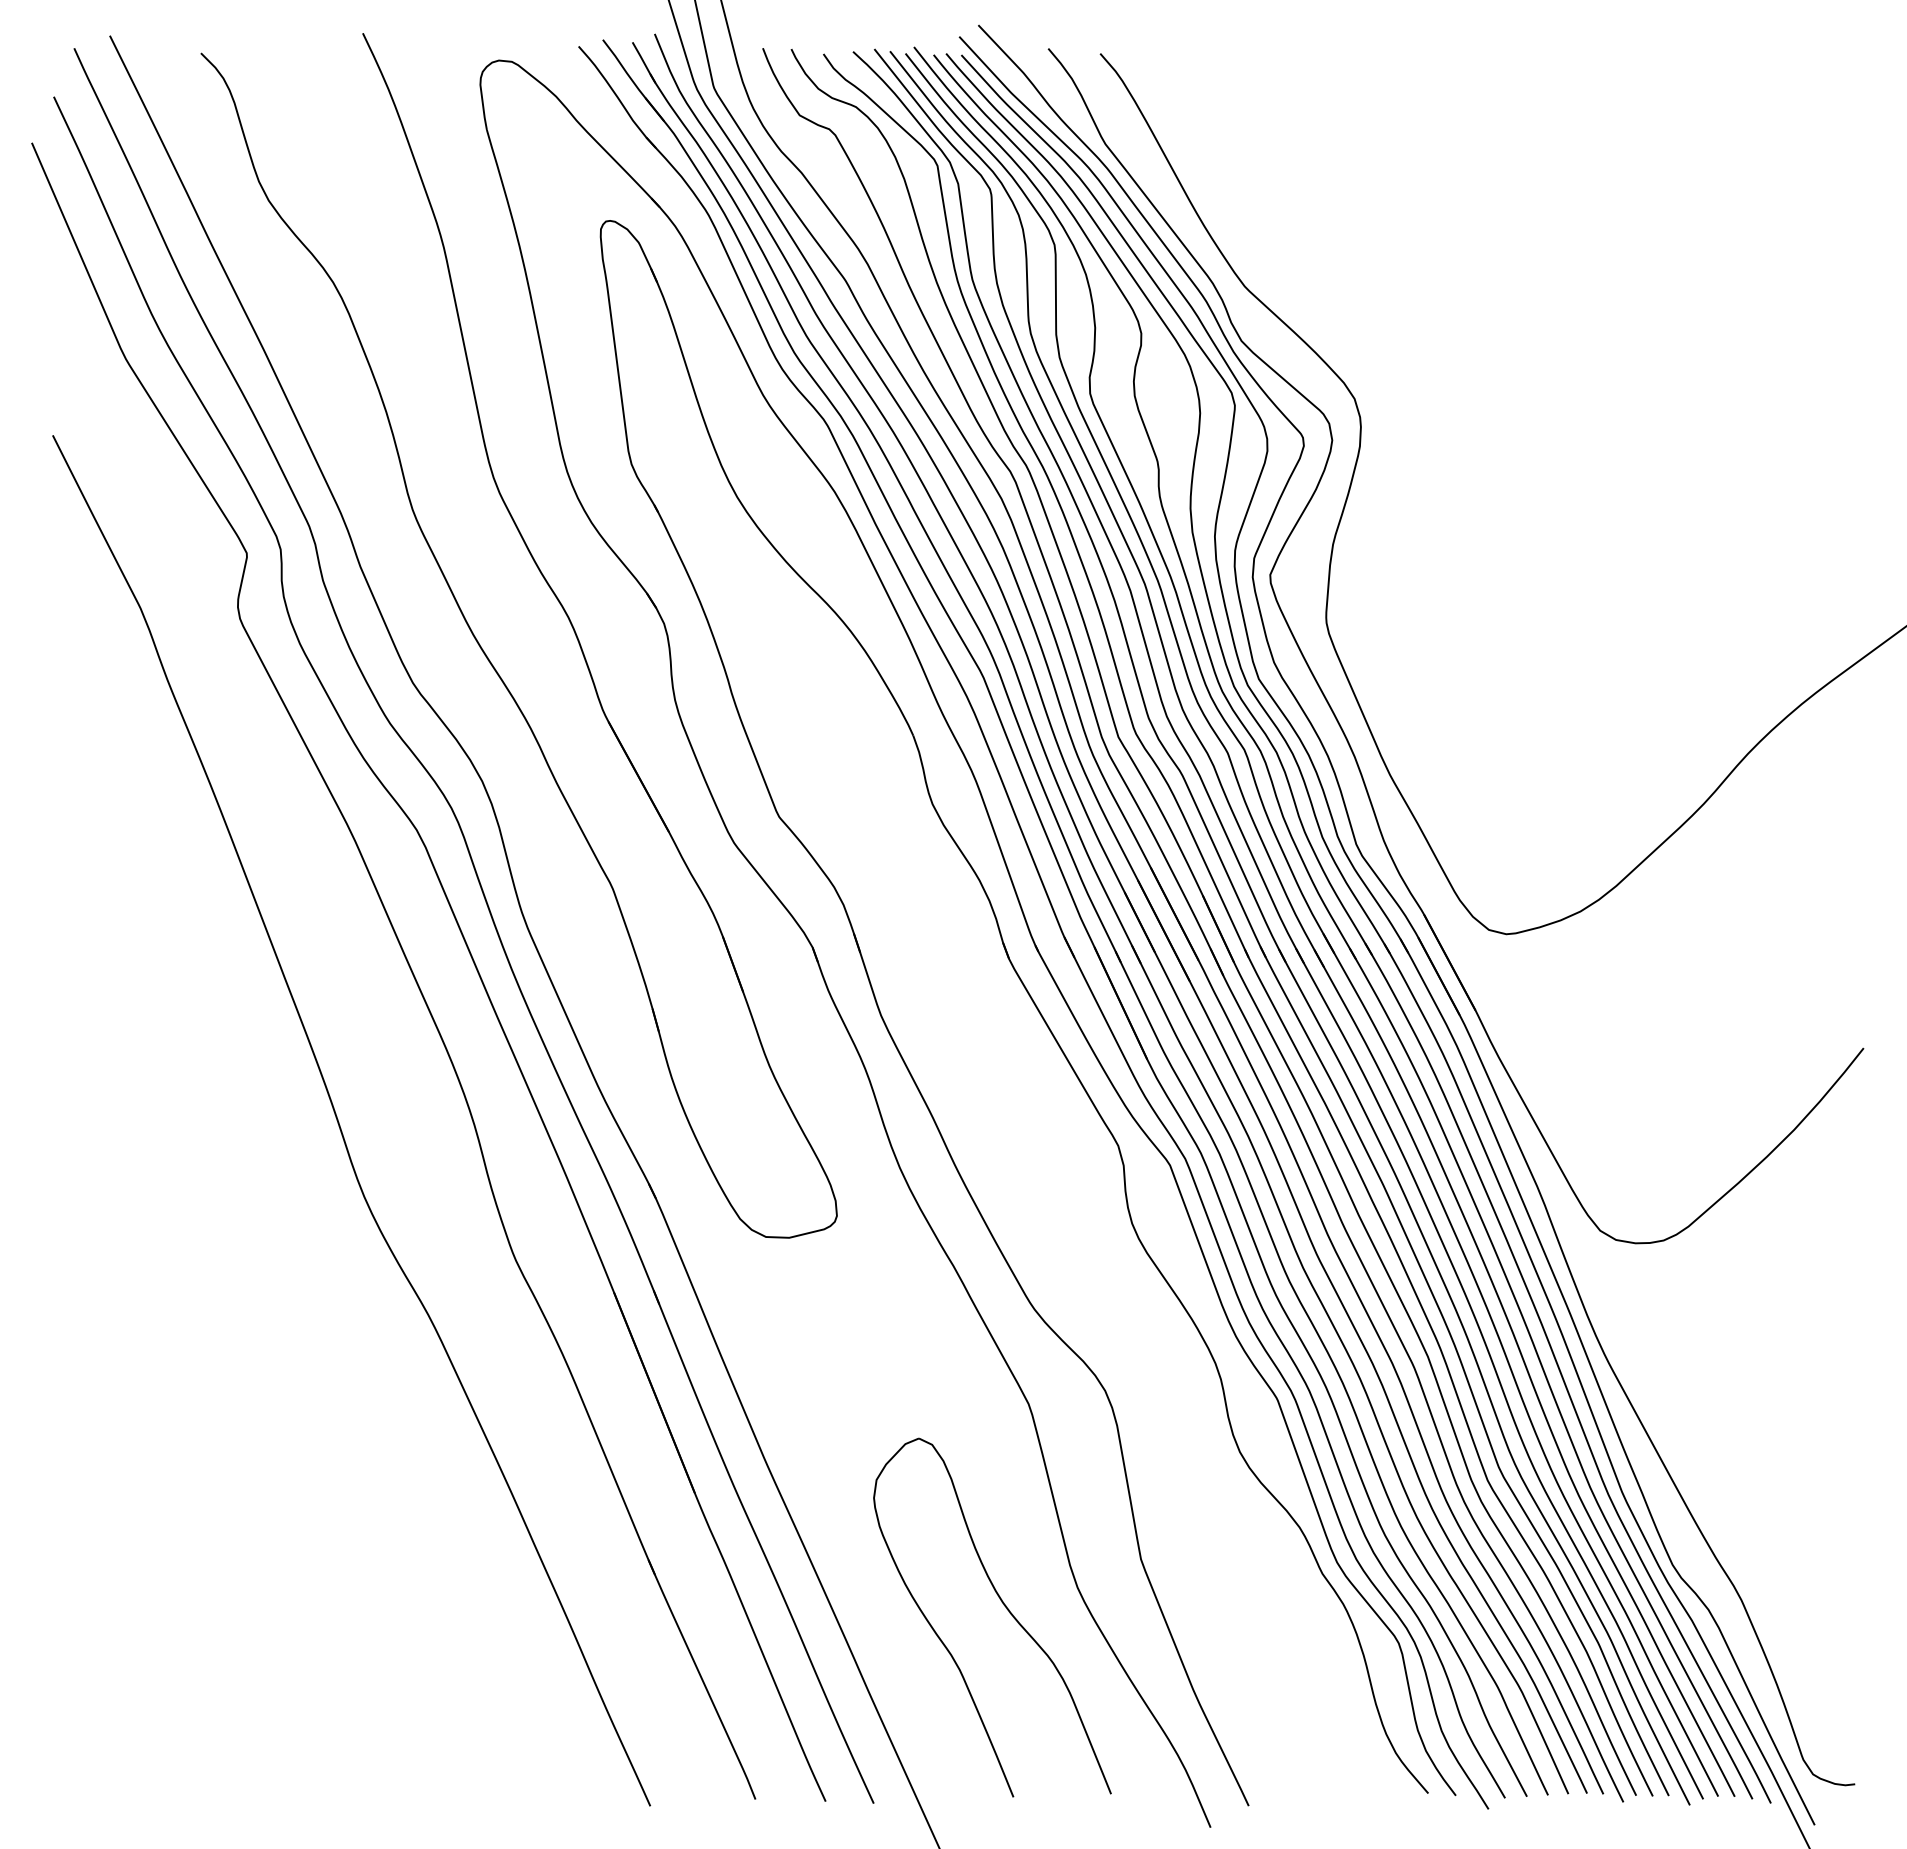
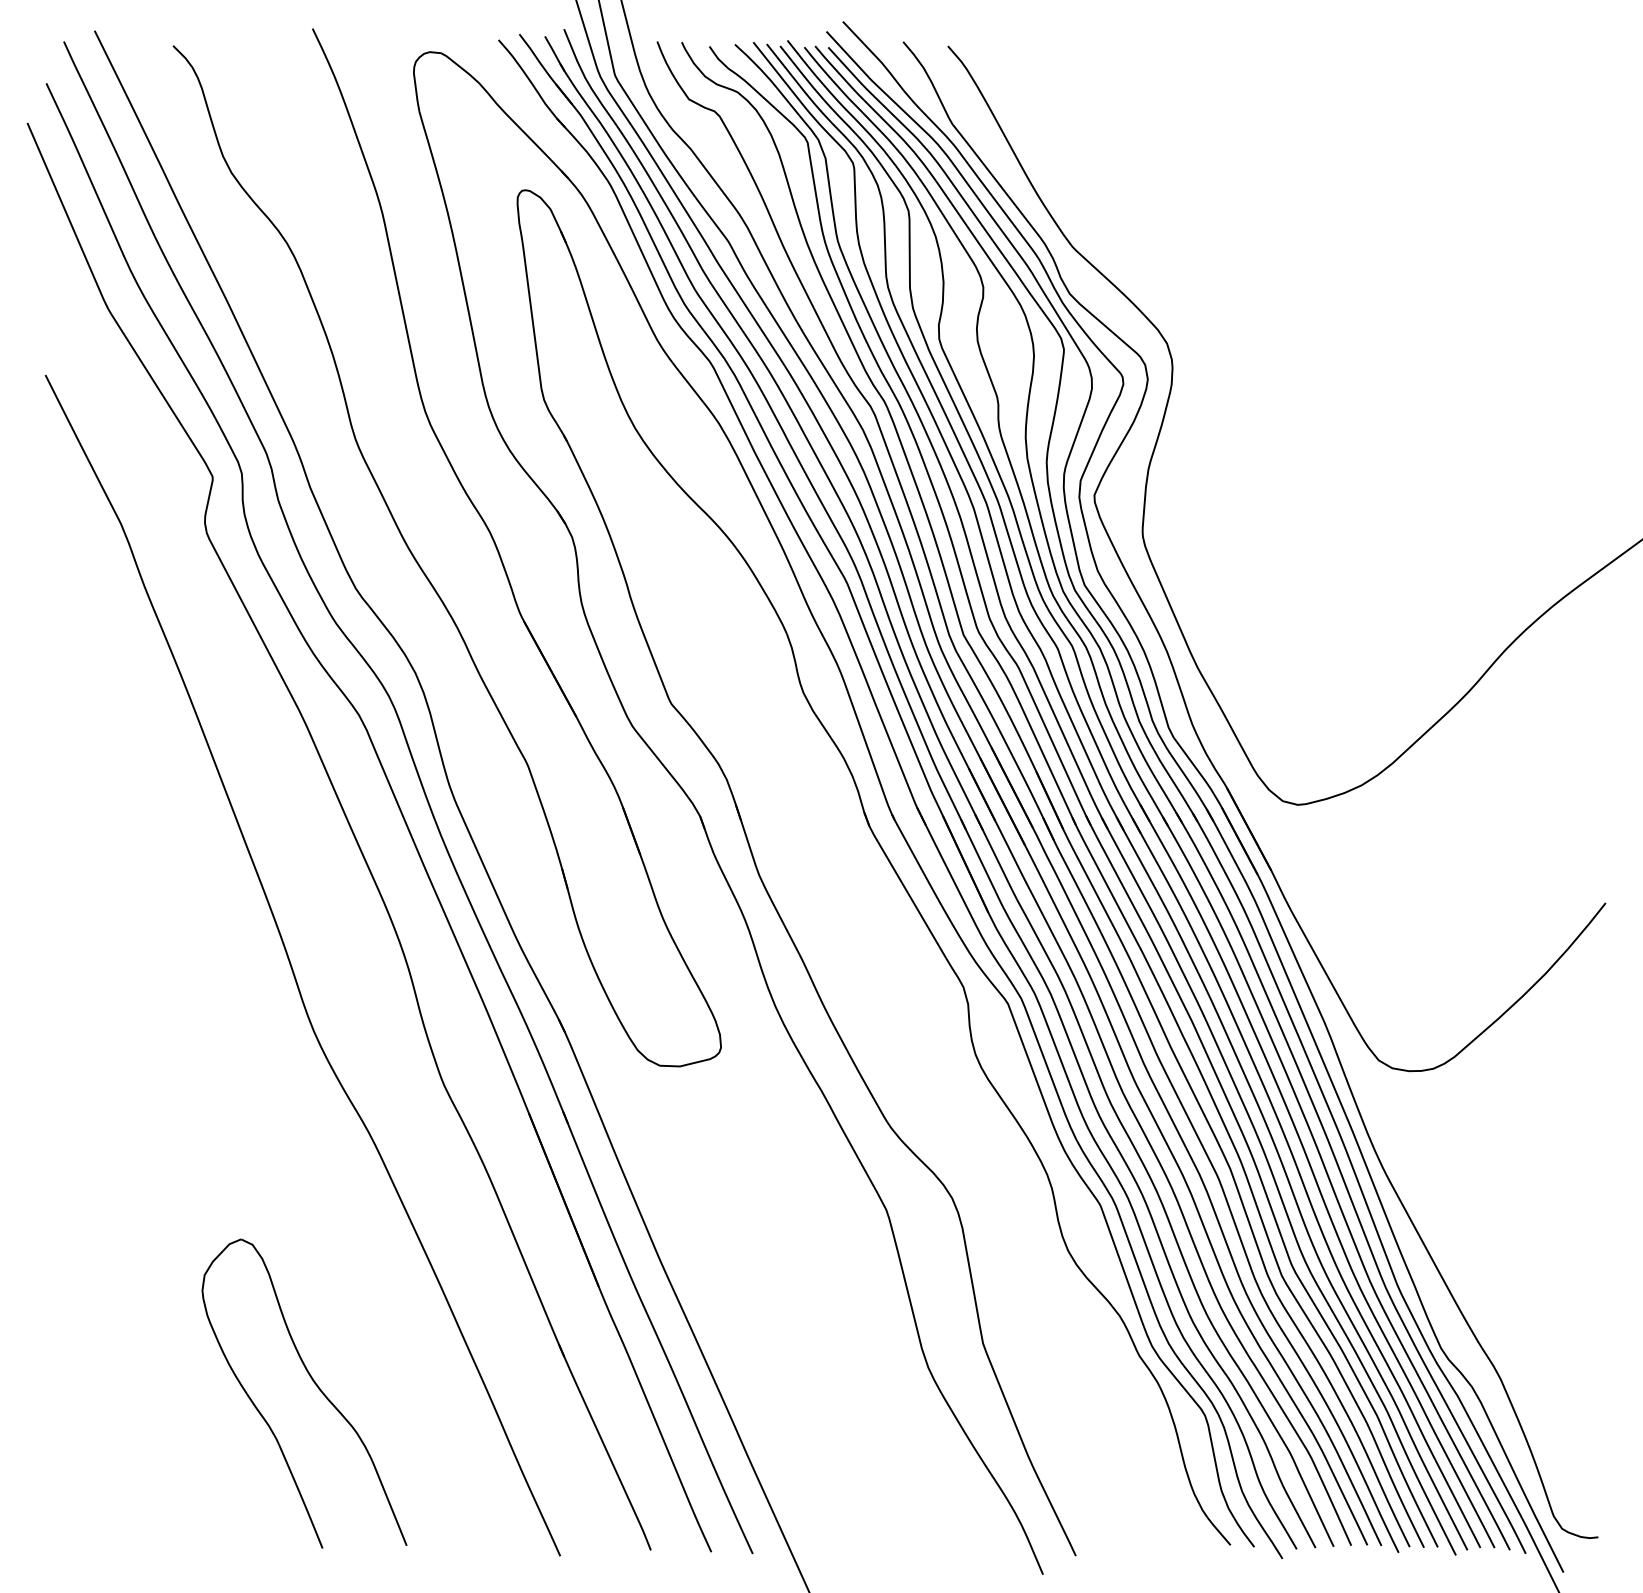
part: (1006, 1609) -> (316, 1386), moved

